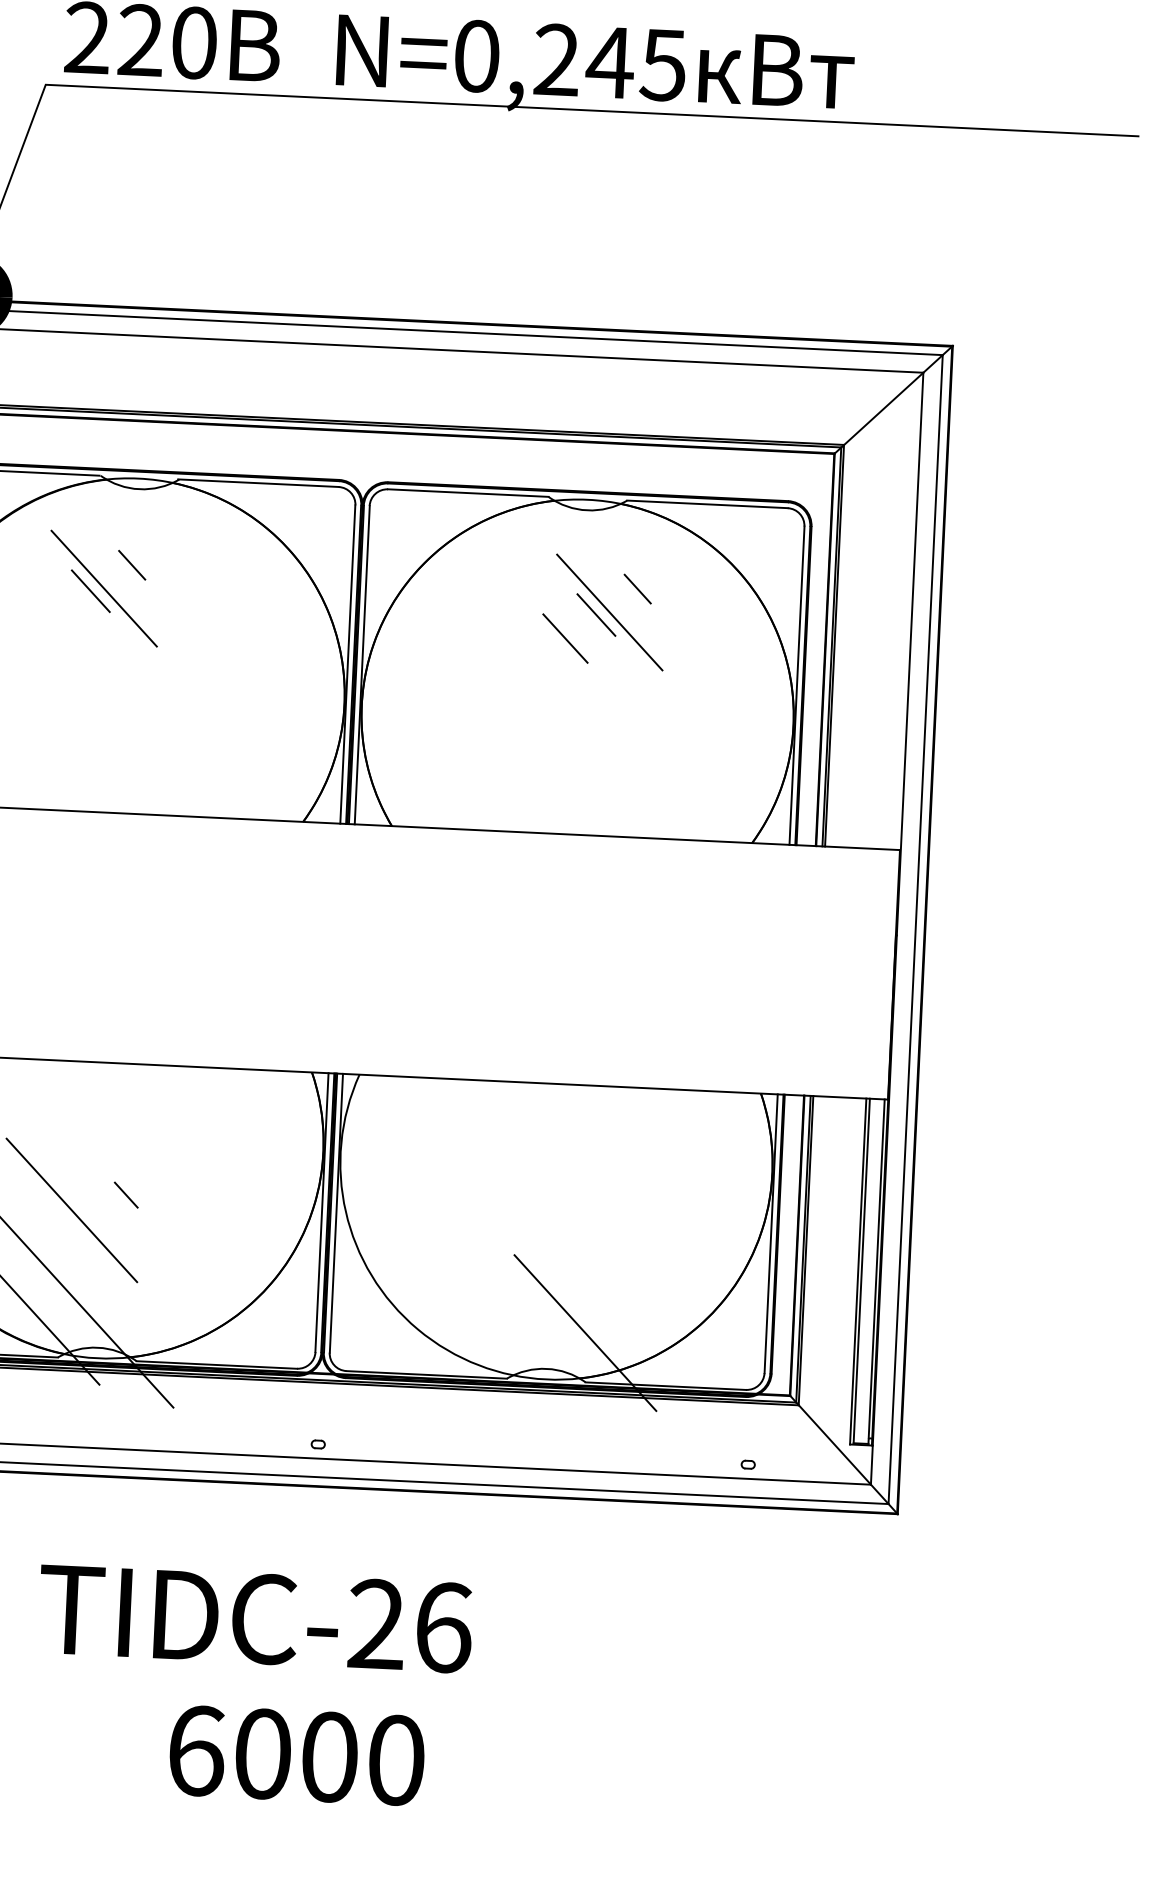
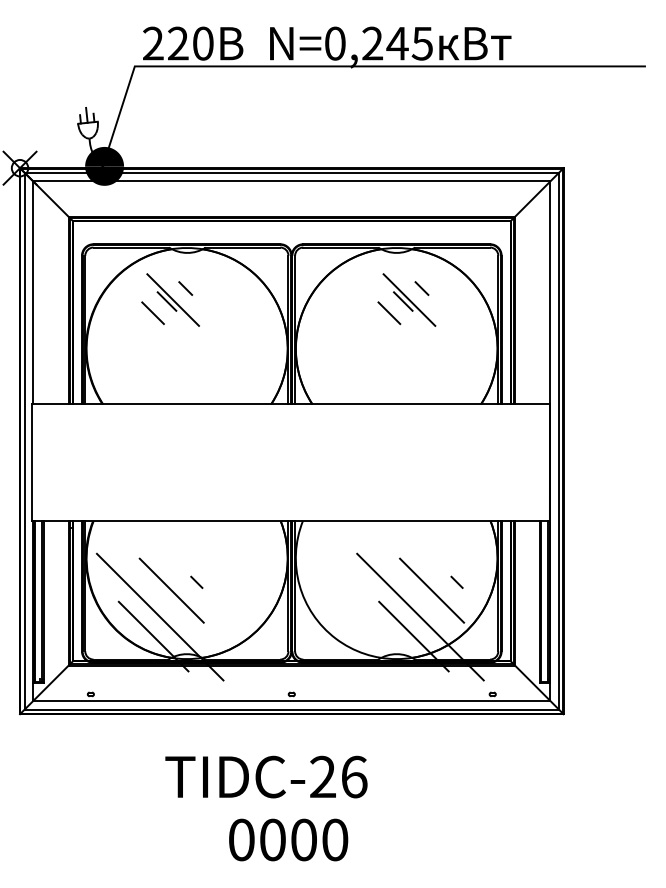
line: (58, 613) -> (152, 312), added
line: (682, 1219) -> (456, 581), added
line: (629, 1236) -> (432, 590), added
line: (601, 1290) -> (420, 616), added
text: (195, 1749) -> (241, 839), 6000 -> 0000

